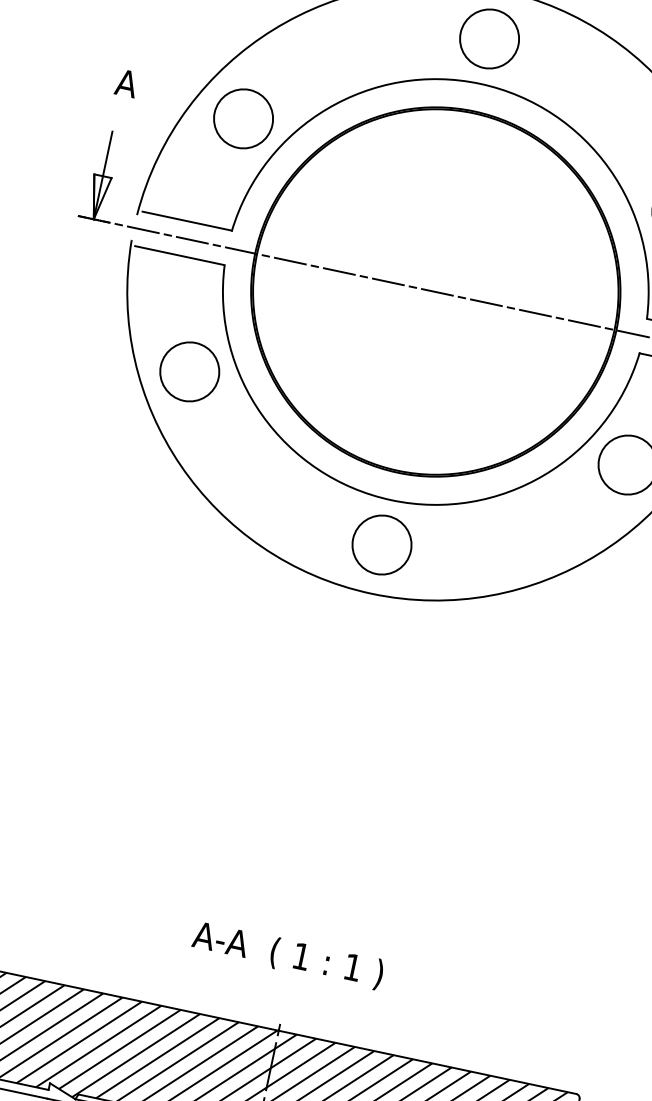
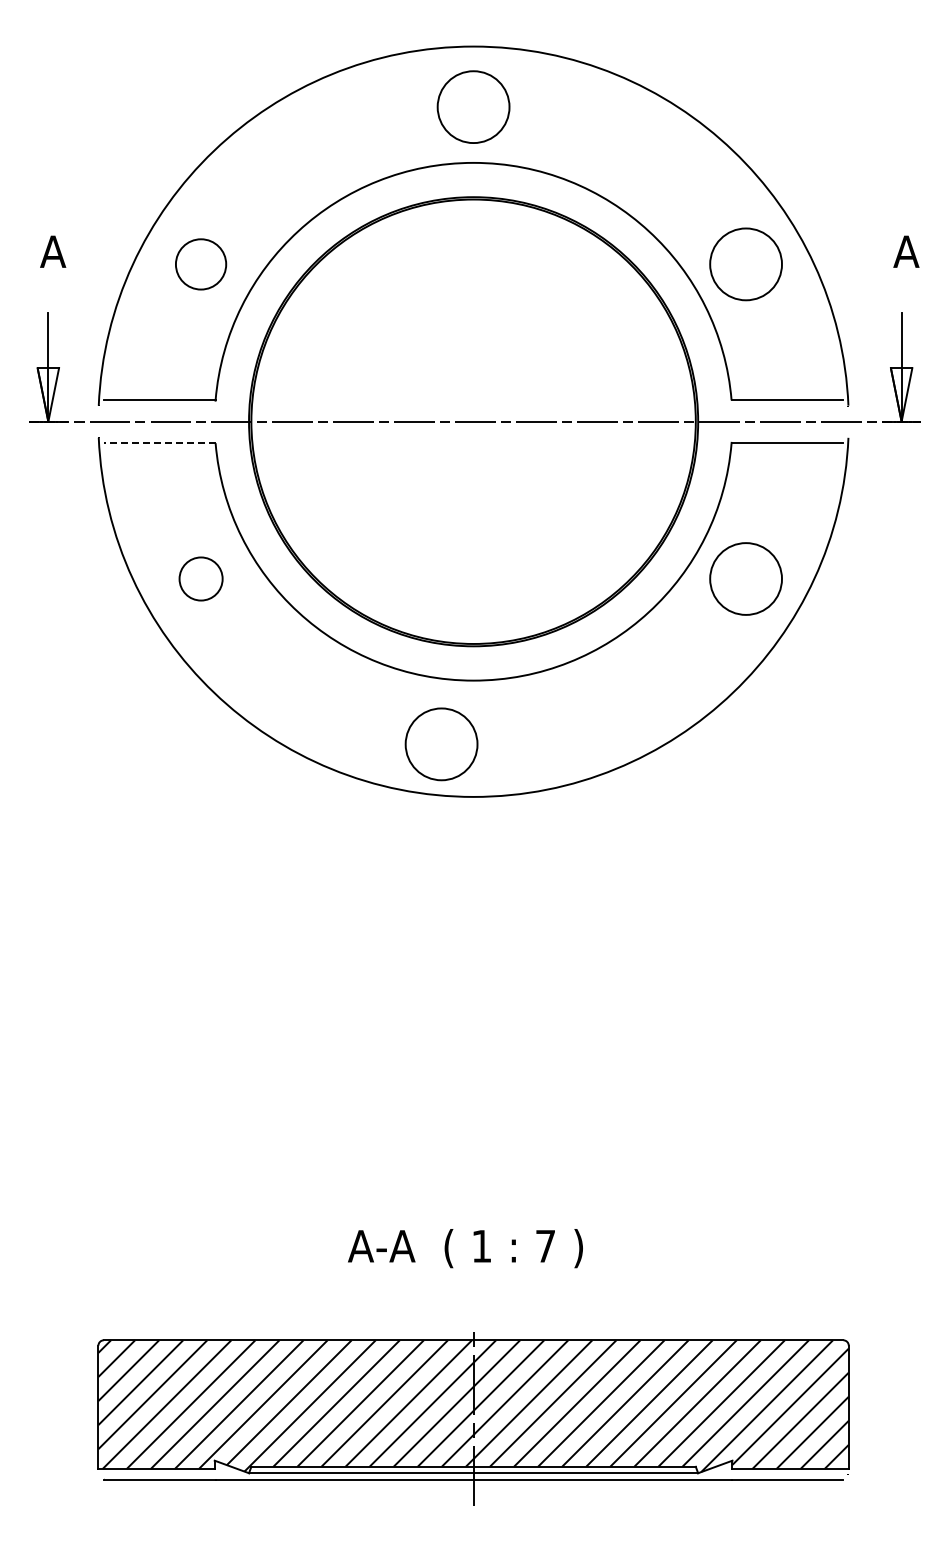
circle: (243, 118) -> (200, 264), size x0.7
line: (180, 255) -> (160, 443), solid -> dashed
circle: (190, 371) -> (201, 578), size x0.6
circle: (381, 545) -> (441, 744), moved
text: (352, 967) -> (545, 1246), 1 -> 7

